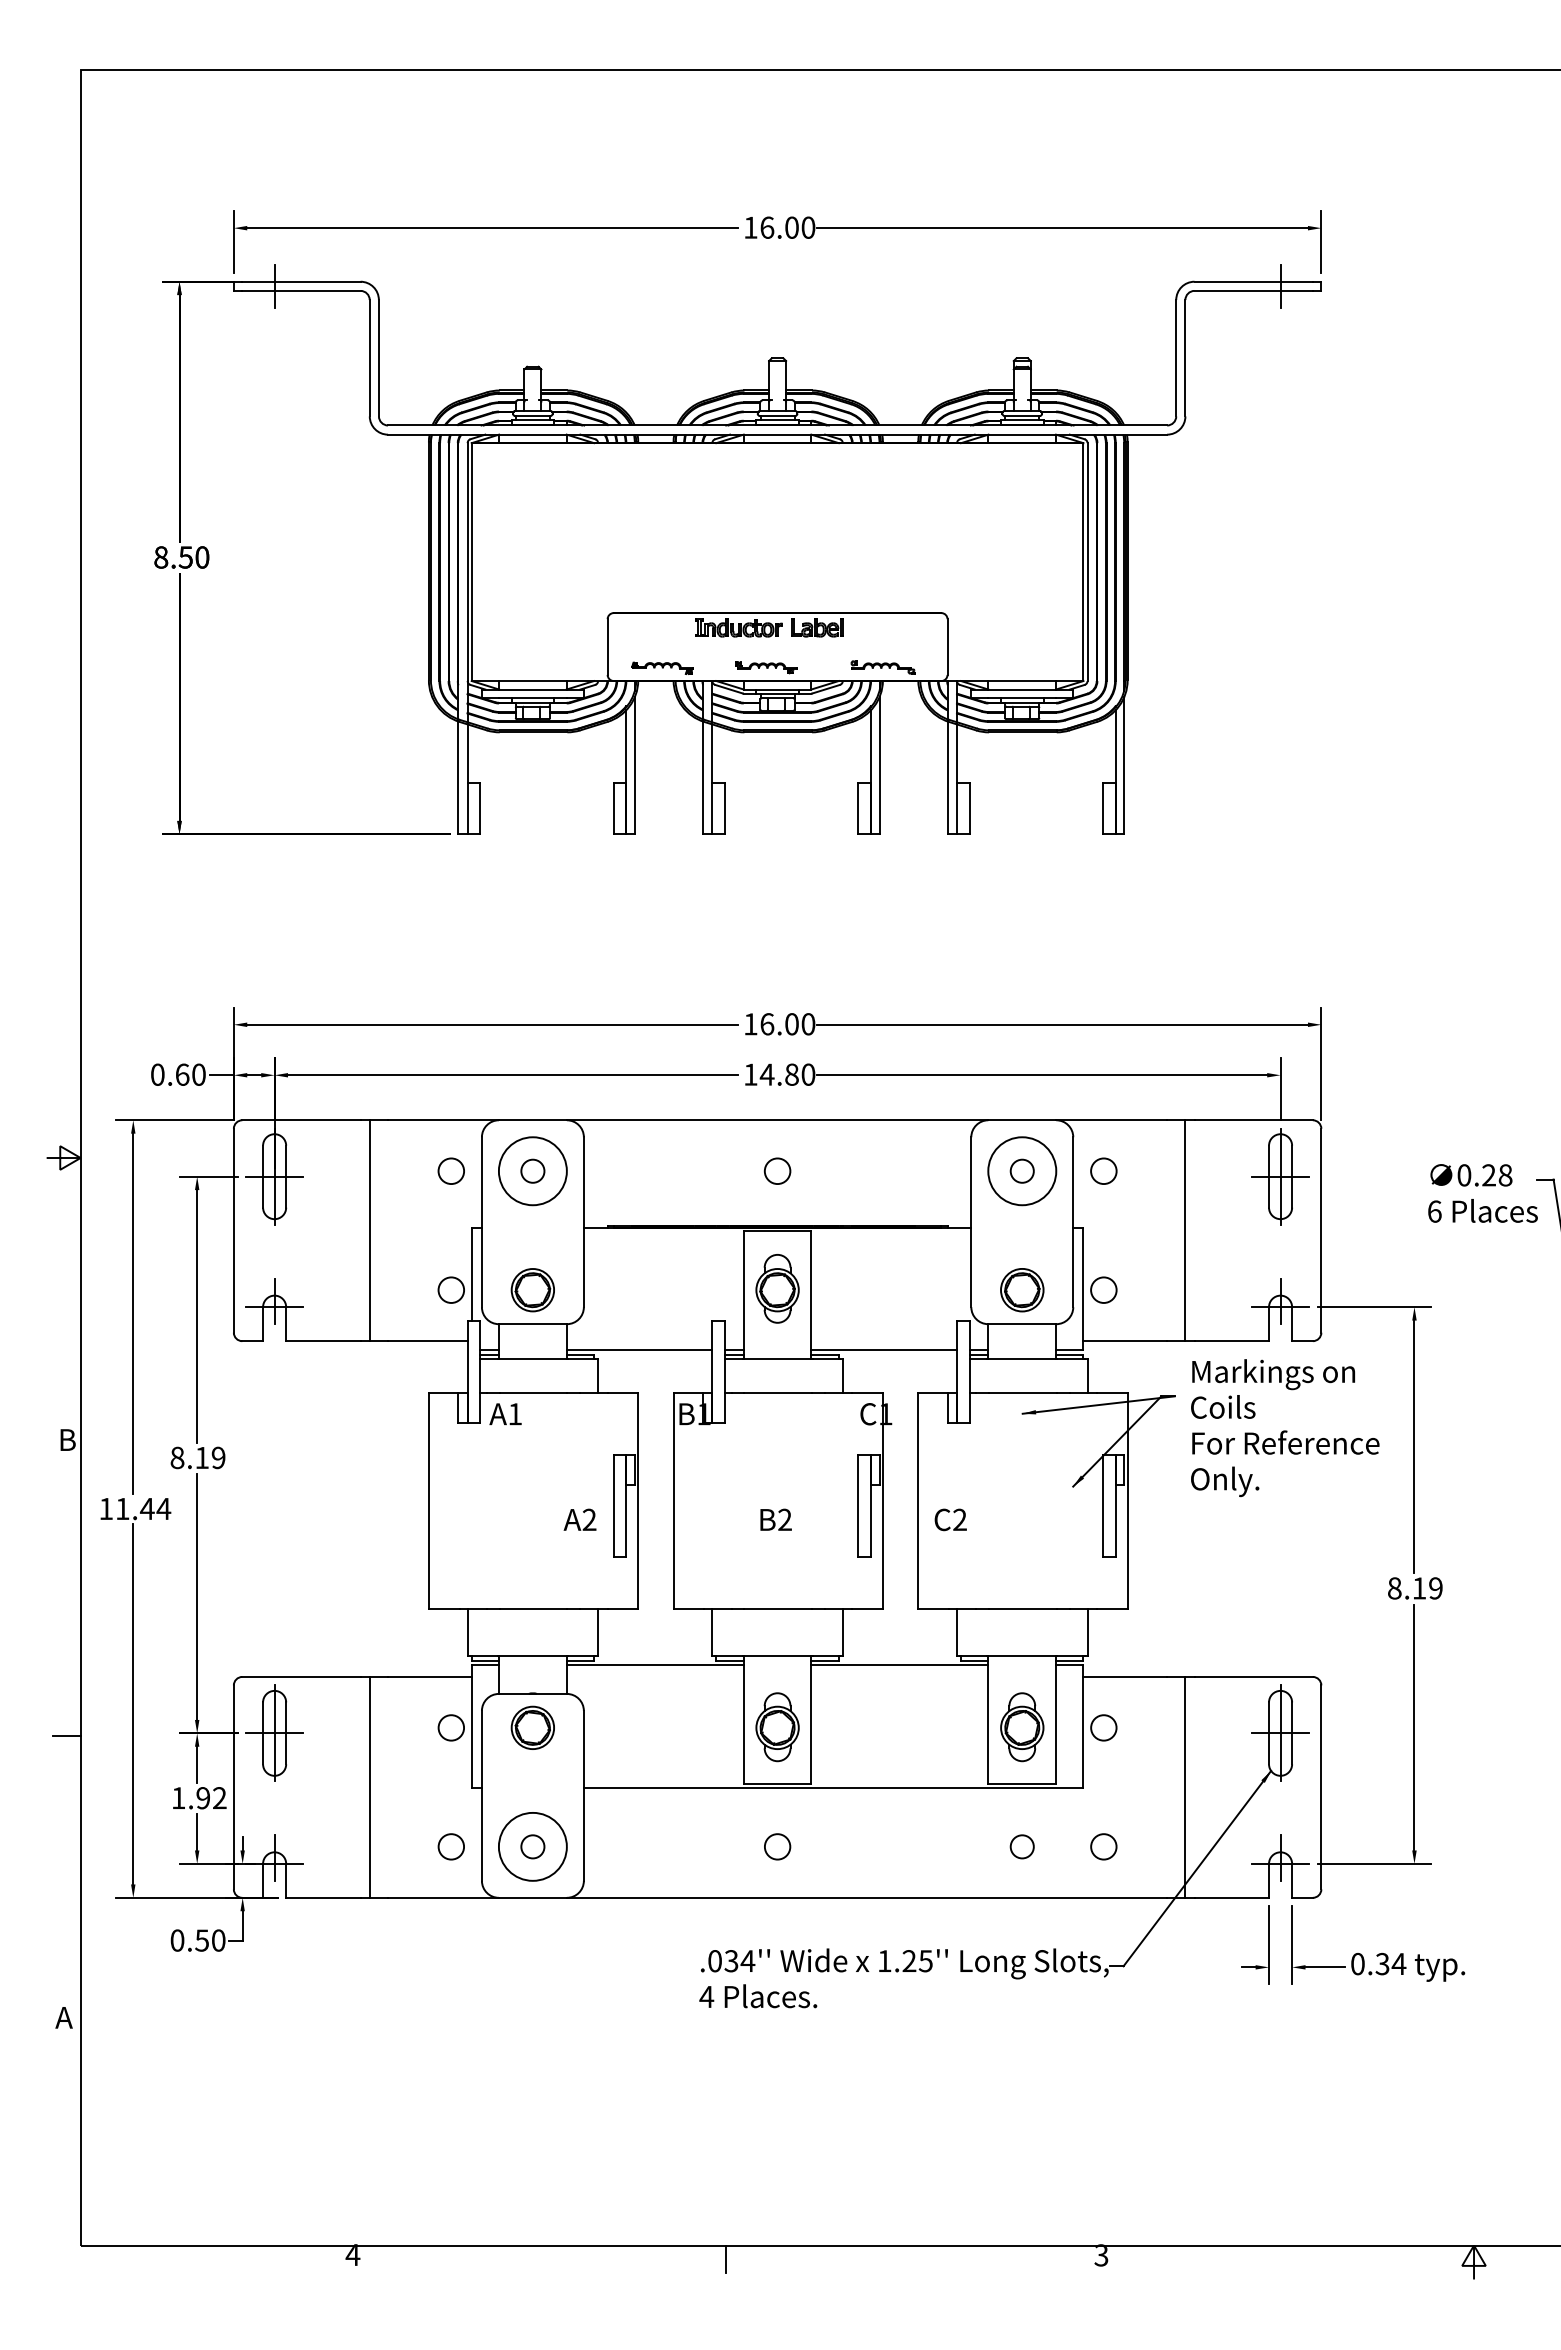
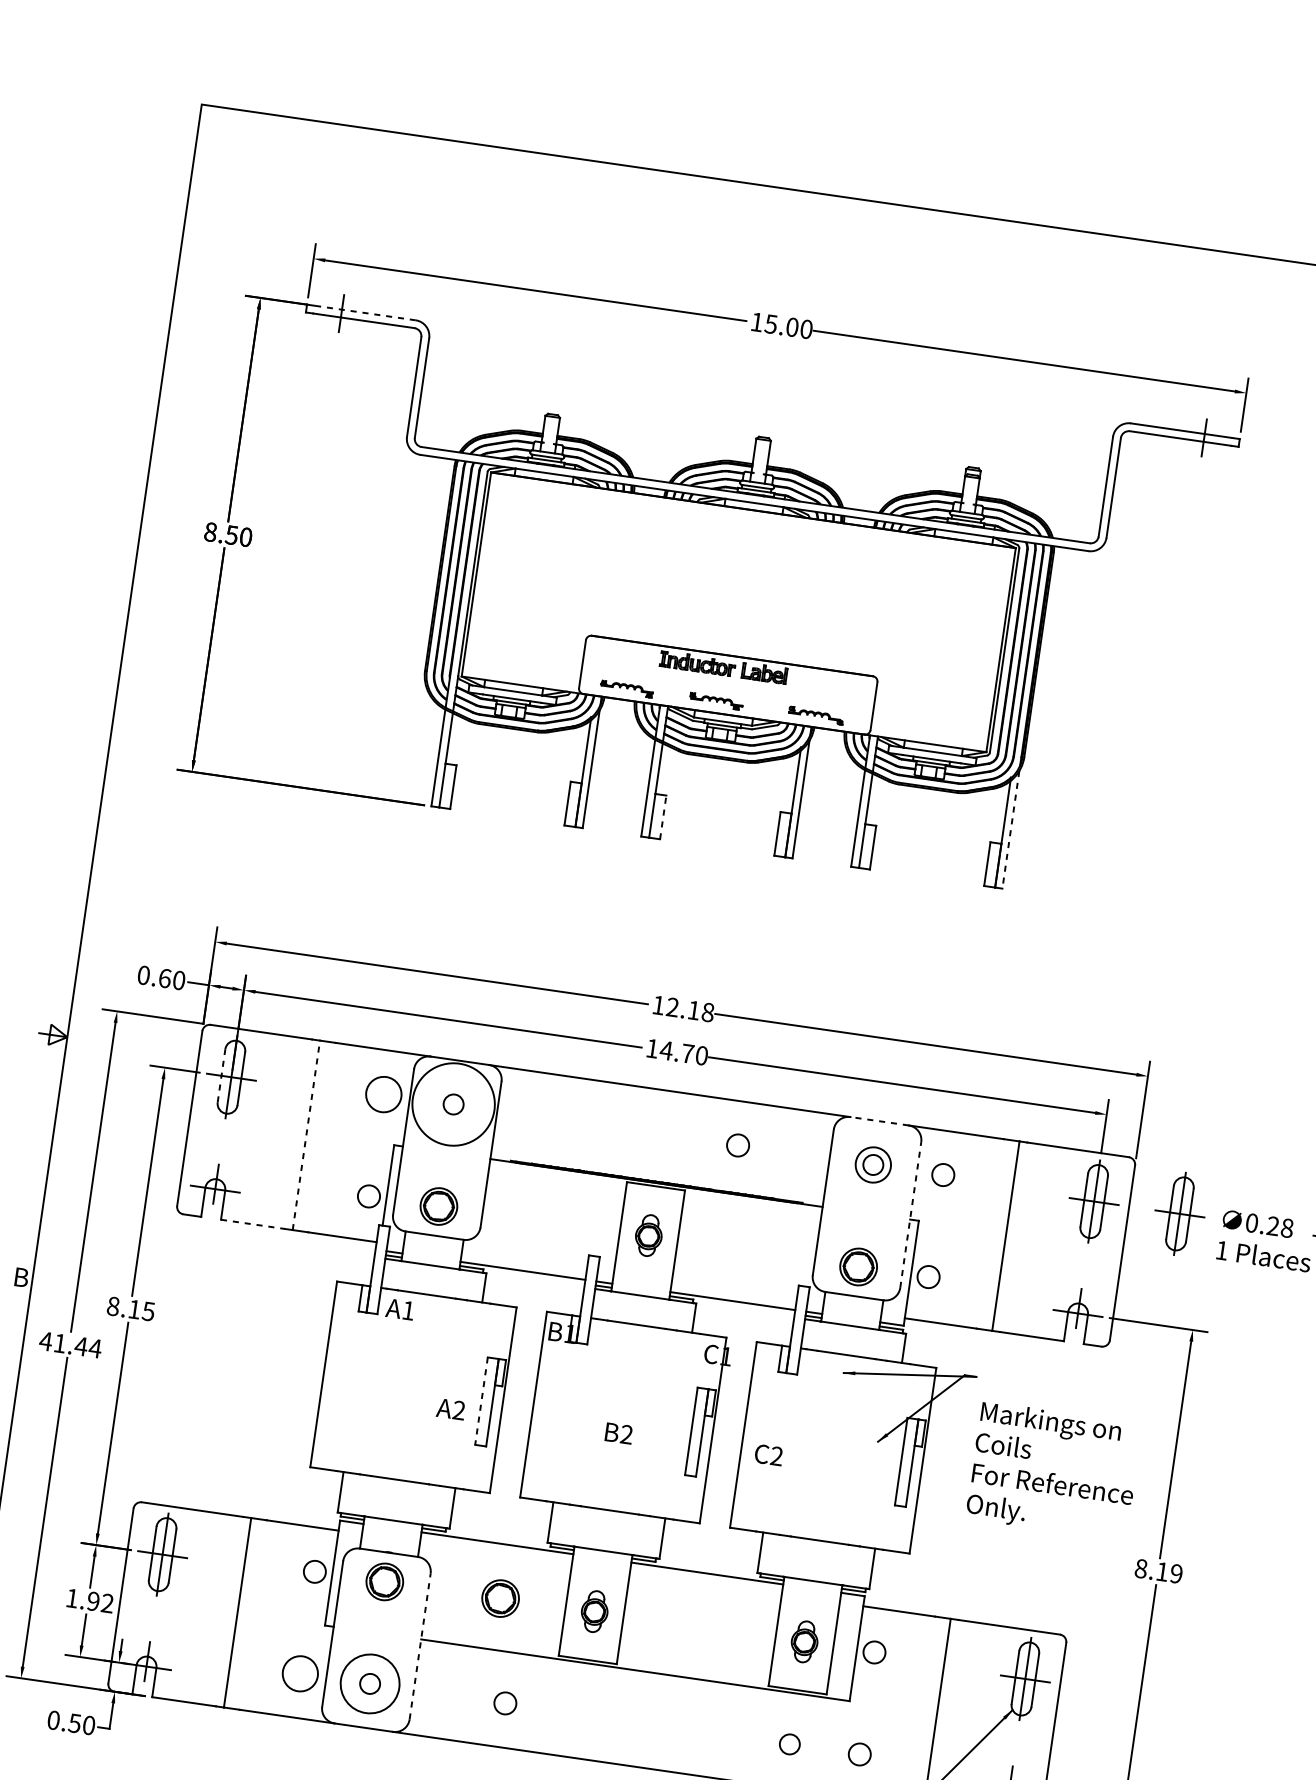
text: (767, 227) -> (771, 324), 16.00 -> 15.00
line: (300, 281) -> (364, 312), solid -> dashed
line: (1124, 765) -> (1011, 829), solid -> dashed
line: (725, 808) -> (663, 817), solid -> dashed
text: (787, 1024) -> (690, 1010), 16.00 -> 12.18
text: (791, 1074) -> (687, 1053), 14.80 -> 14.70
line: (1022, 1120) -> (879, 1121), solid -> dashed
circle: (450, 1170) -> (383, 1093), size x1.6
circle: (777, 1170) -> (738, 1144), moved
circle: (532, 1171) -> (453, 1104), size x1.4
circle: (1022, 1171) -> (873, 1165), size x0.6
line: (263, 1176) -> (221, 1075), solid -> dashed
part: (1380, 1176) -> (1179, 1213), added
text: (1434, 1211) -> (1221, 1250), 6 -> 1
line: (1073, 1222) -> (910, 1215), solid -> dashed
line: (369, 1230) -> (306, 1135), solid -> dashed
part: (777, 1288) -> (648, 1235), size x0.7
line: (323, 1341) -> (252, 1224), solid -> dashed
text: (1285, 1428) -> (1054, 1471), moved
text: (218, 1457) -> (148, 1311), 8.19 -> 8.15
line: (613, 1505) -> (481, 1401), solid -> dashed
text: (105, 1508) -> (45, 1340), 11.44 -> 41.44
part: (667, 1727) -> (500, 1598), added
part: (777, 1727) -> (594, 1611), size x0.7
part: (1022, 1727) -> (804, 1642), size x0.7
line: (583, 1795) -> (419, 1646), solid -> dashed
circle: (450, 1846) -> (299, 1673), size x1.6
circle: (777, 1846) -> (505, 1703), moved

